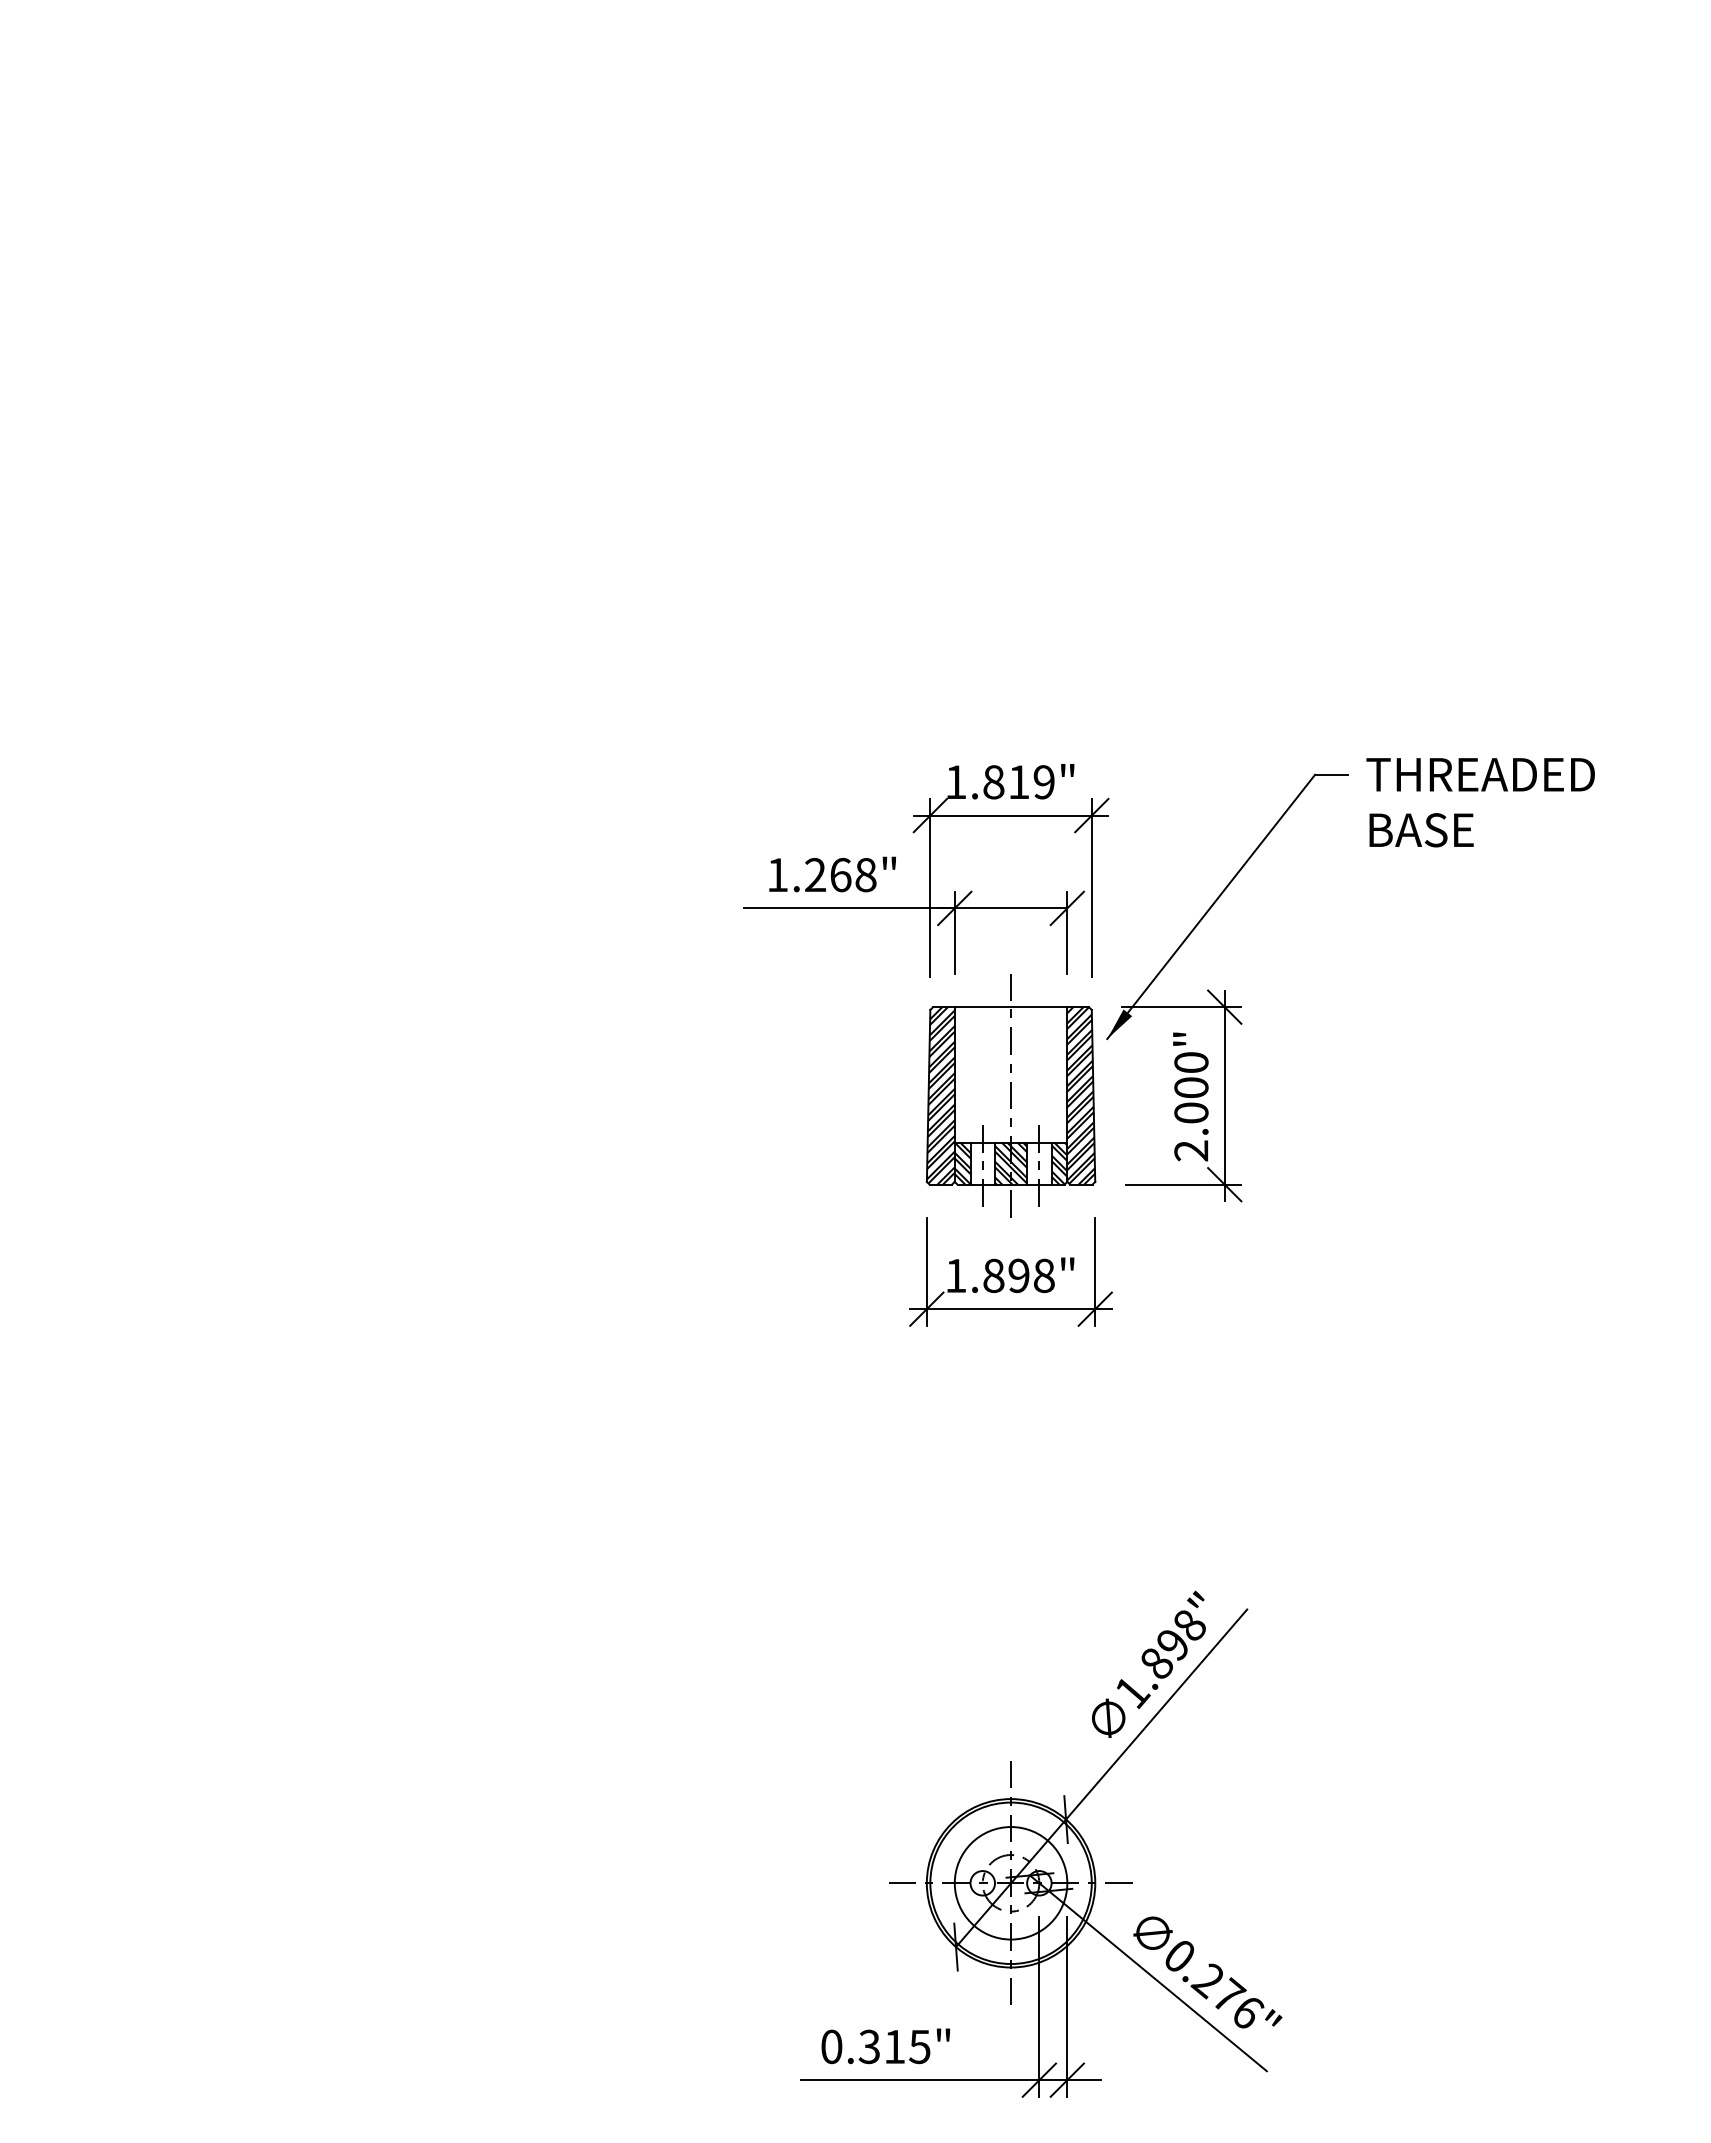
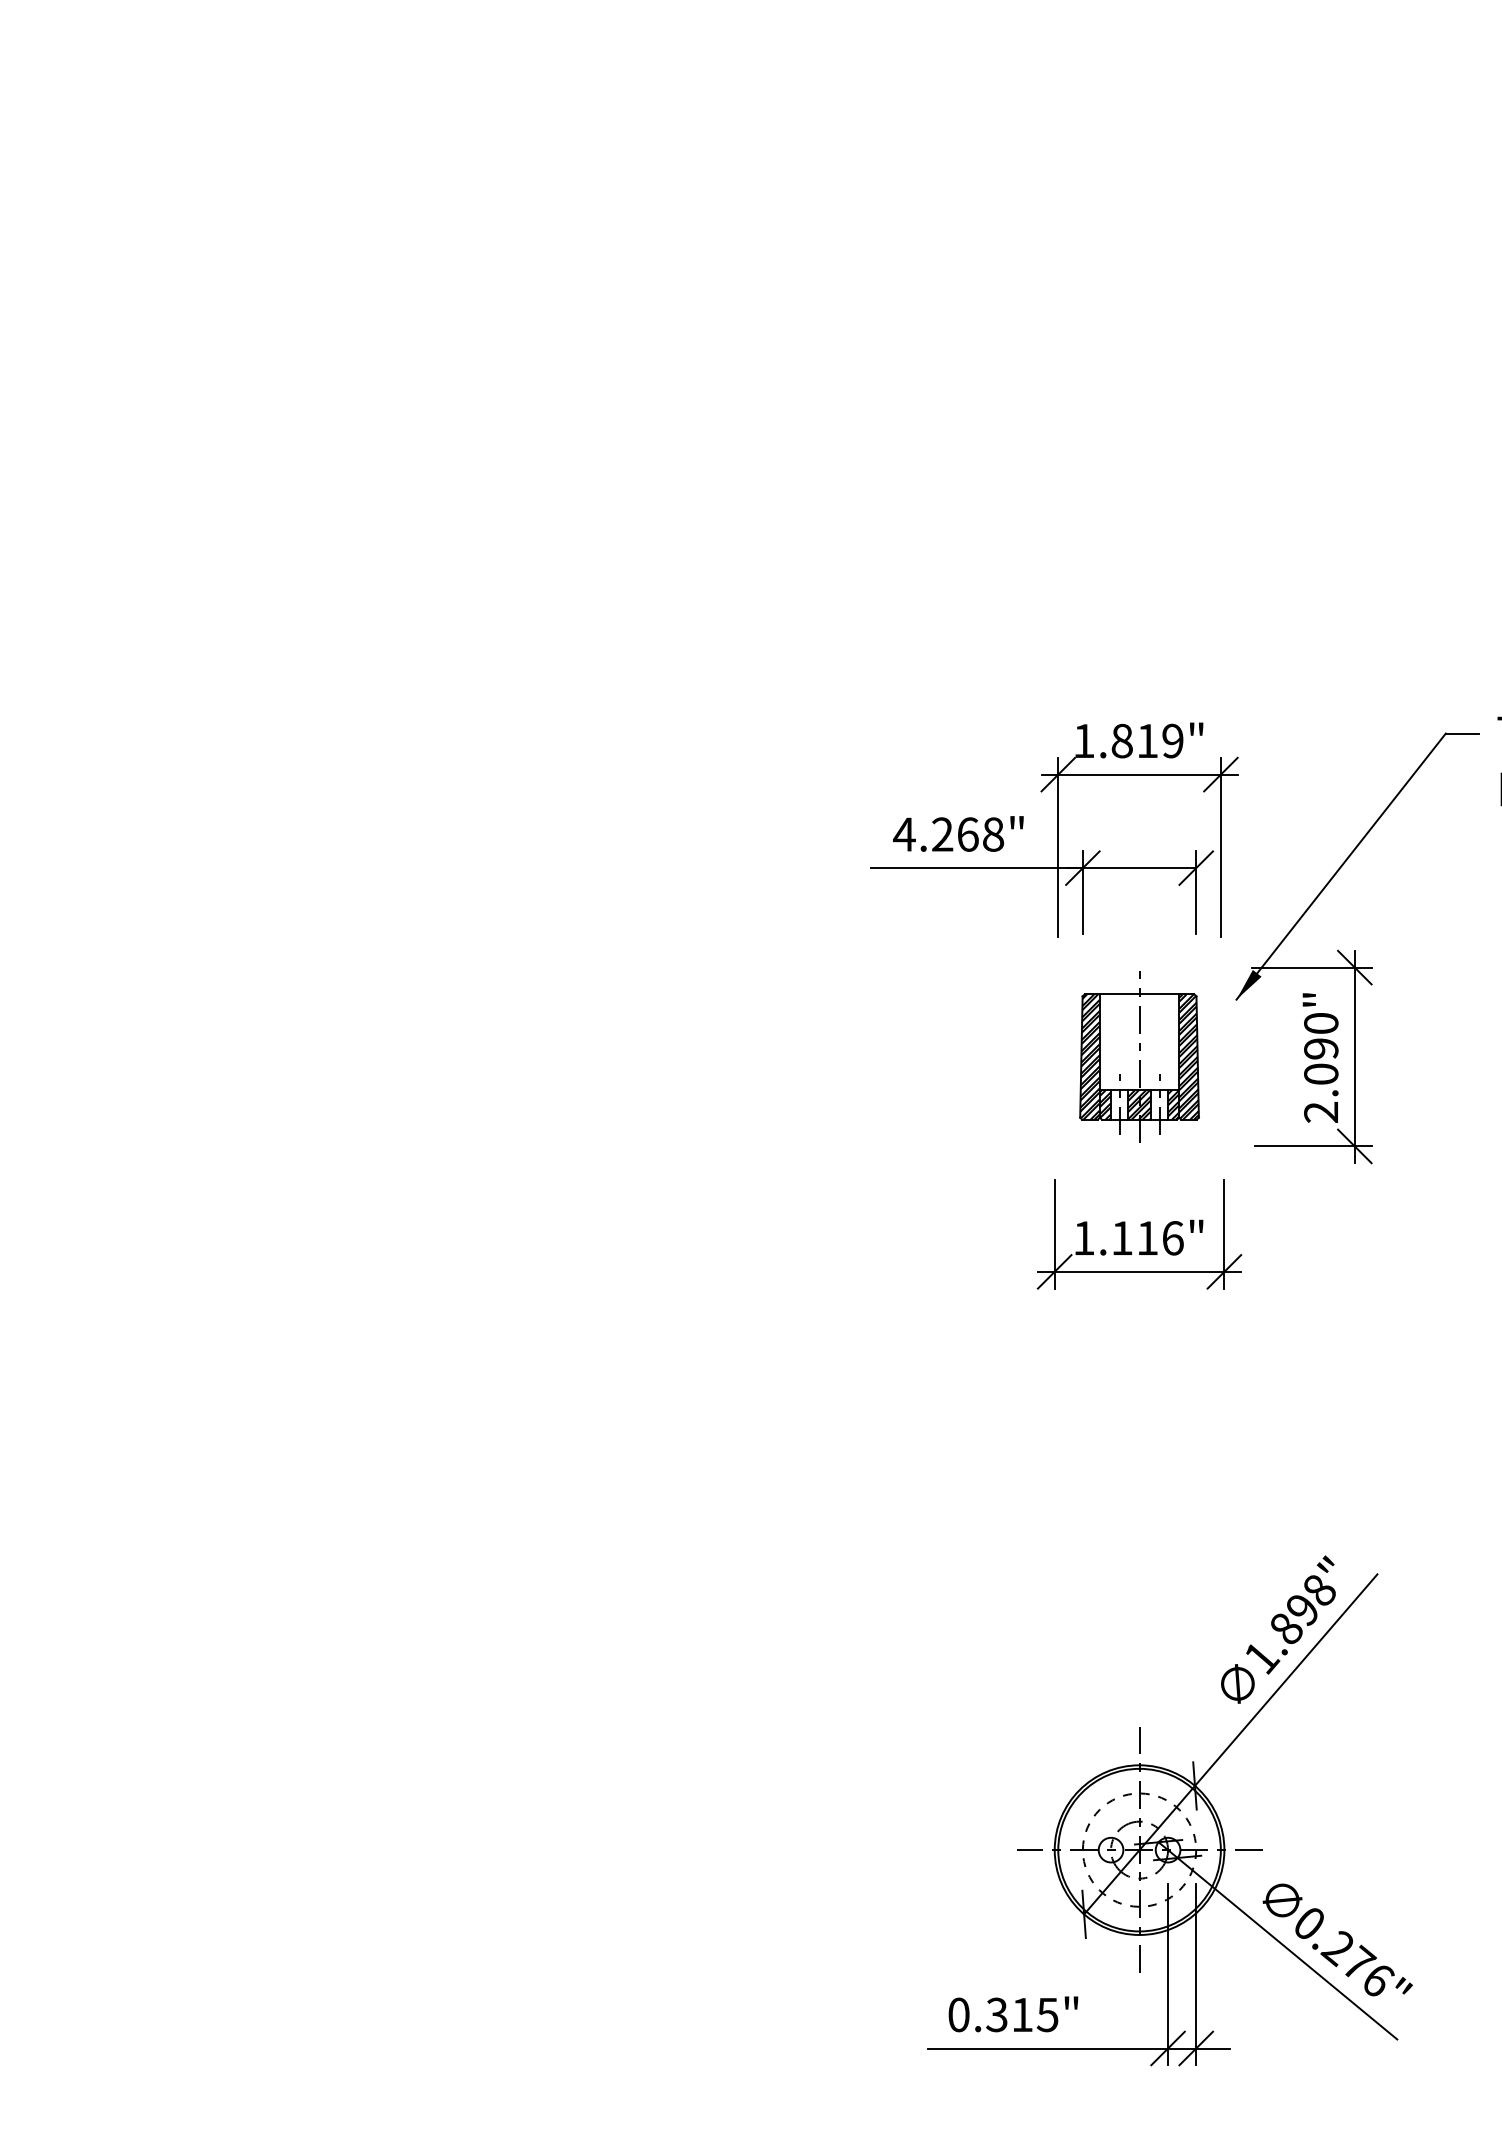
text: (777, 874) -> (904, 833), 1.268" -> 4.268"
text: (1191, 1087) -> (1321, 1048), 2.000" -> 2.090"
part: (1010, 1095) -> (1139, 1056), size x0.7
text: (1018, 1275) -> (1147, 1237), 1.898" -> 1.116"
circle: (1010, 1883) -> (1139, 1850), solid -> dashed

